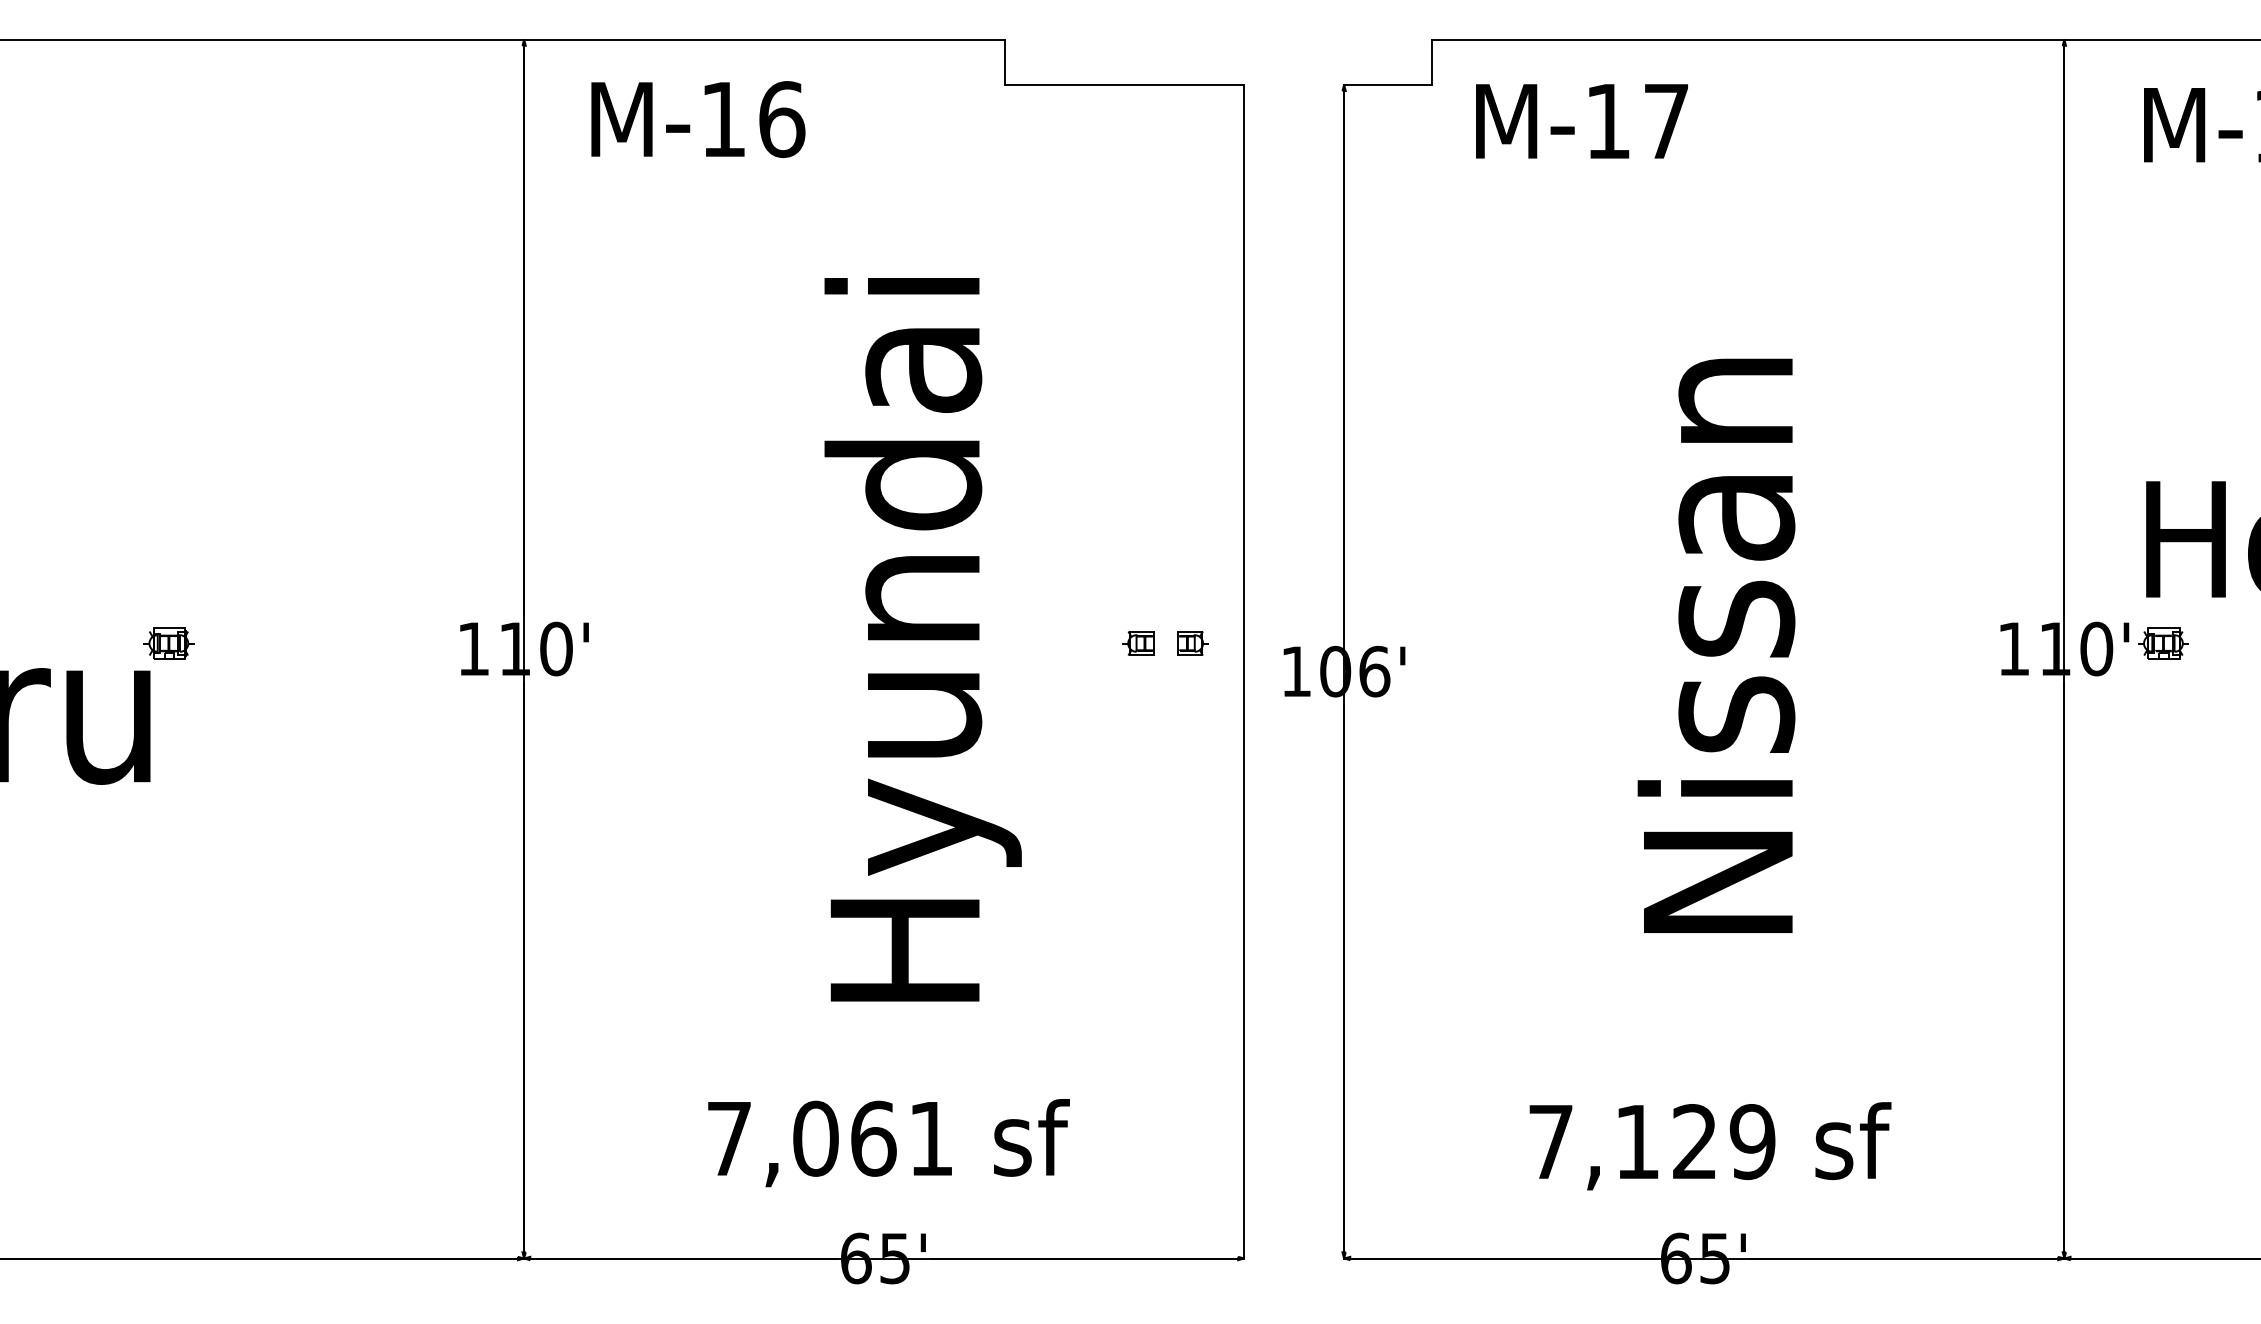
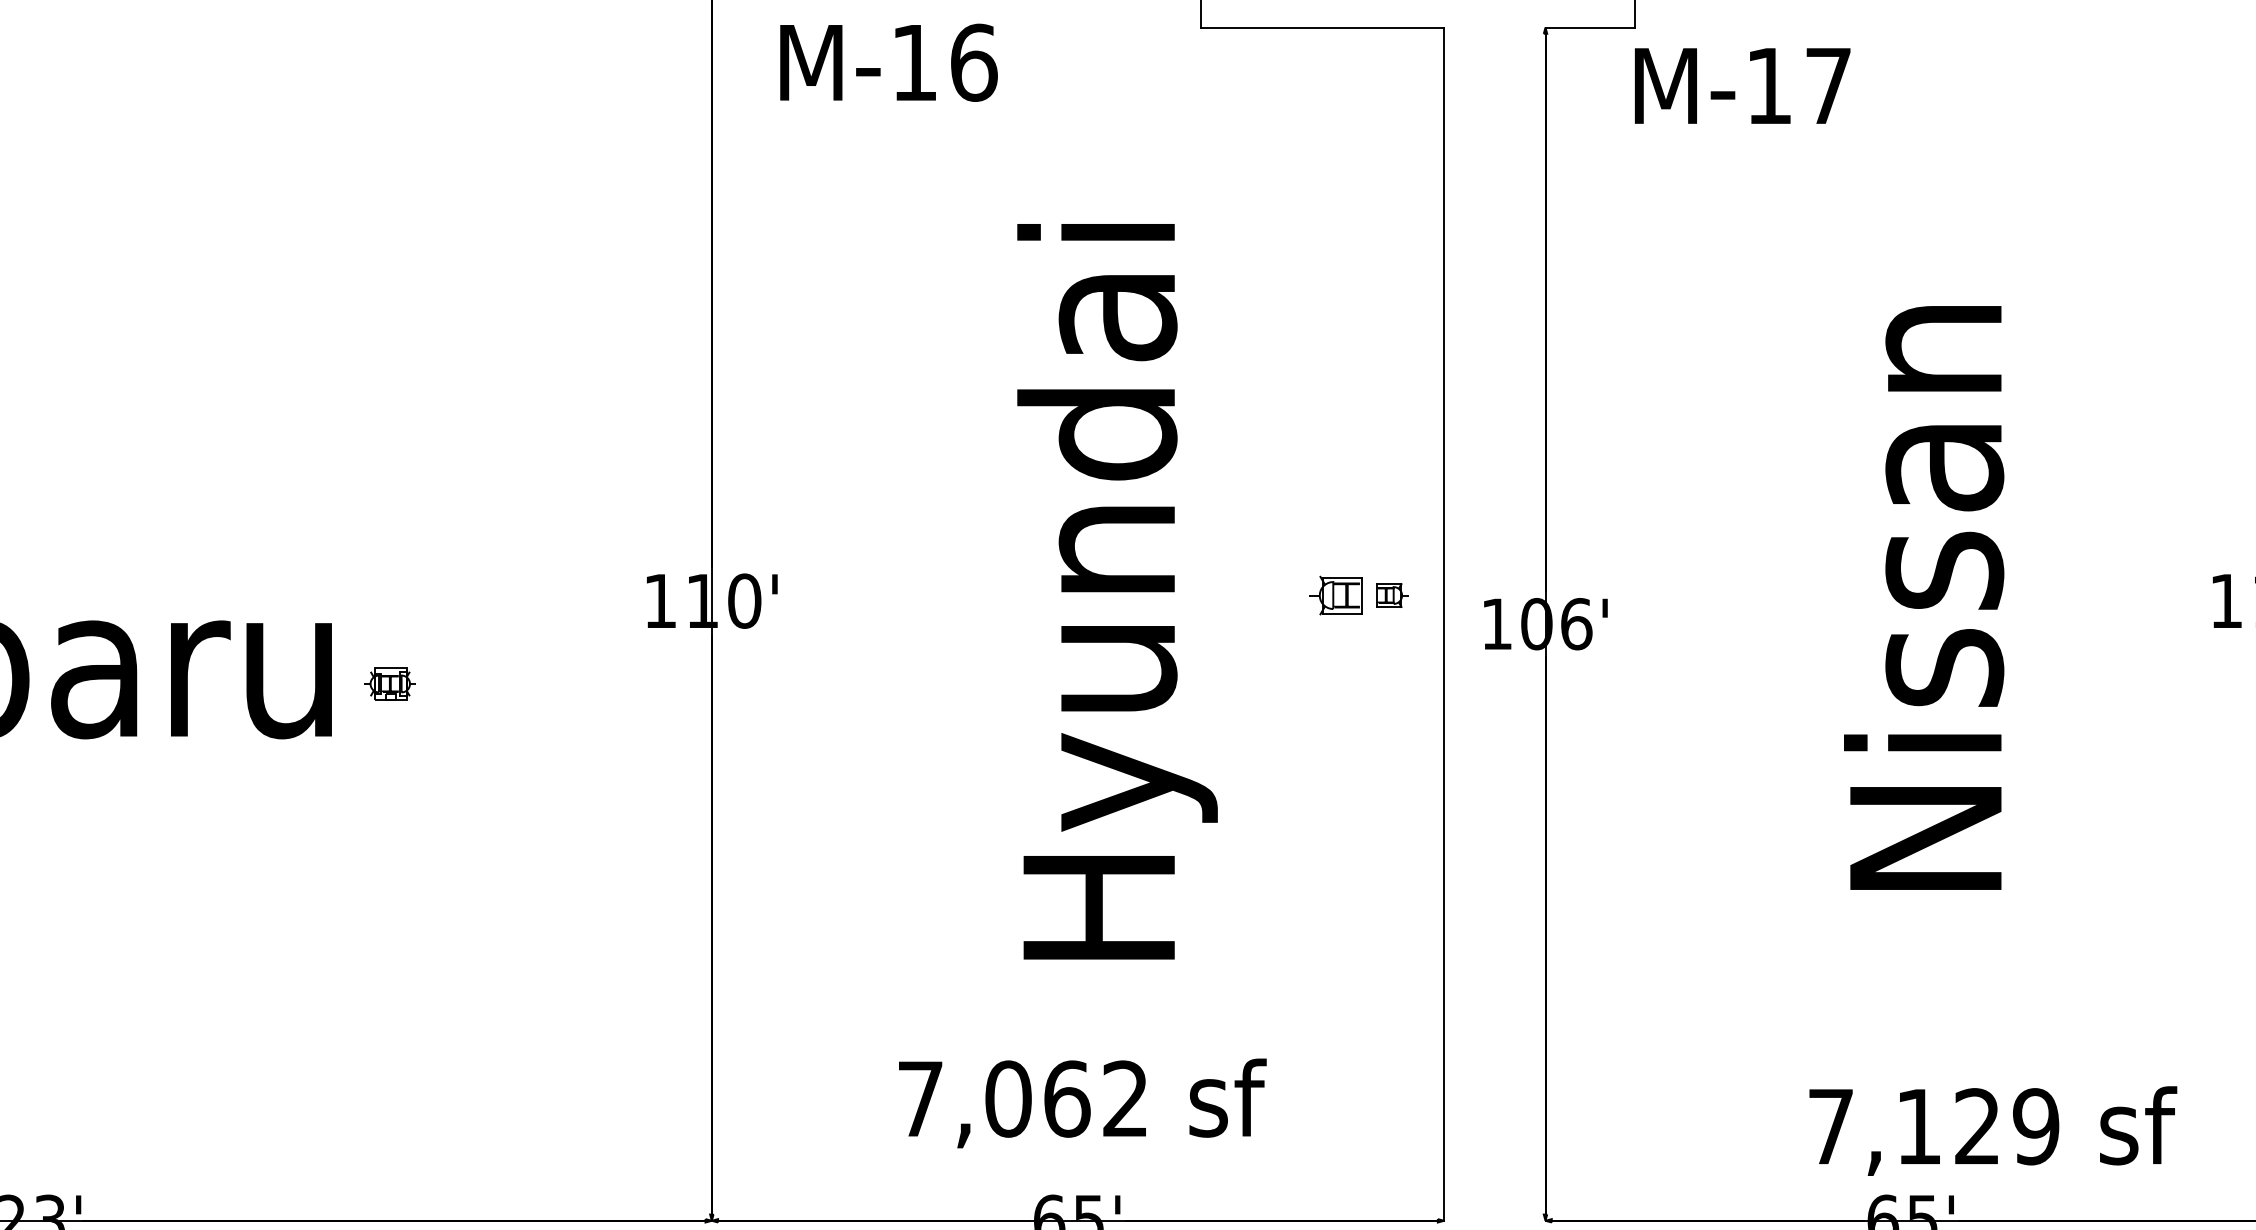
text: (1581, 121) -> (1742, 86), moved
part: (168, 643) -> (389, 683), moved
part: (1138, 643) -> (1336, 595), size x1.6
text: (930, 1137) -> (1124, 1097), 7,061 -> 7,062
text: (1710, 1146) -> (1993, 1131), moved

